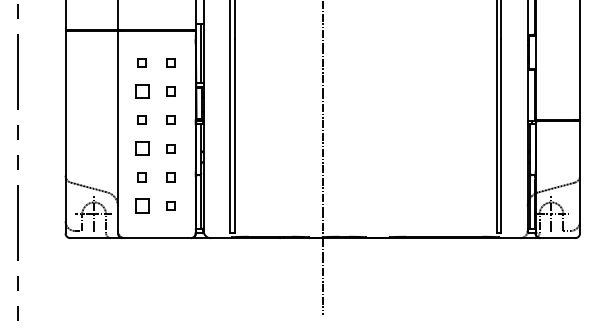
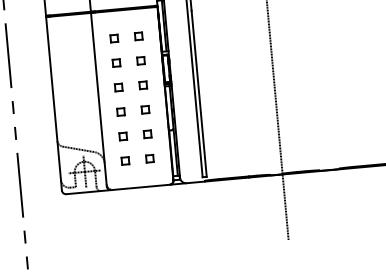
part: (141, 91) -> (115, 63), size x0.62
part: (141, 148) -> (120, 111), size x0.62
part: (141, 205) -> (124, 160), size x0.62

